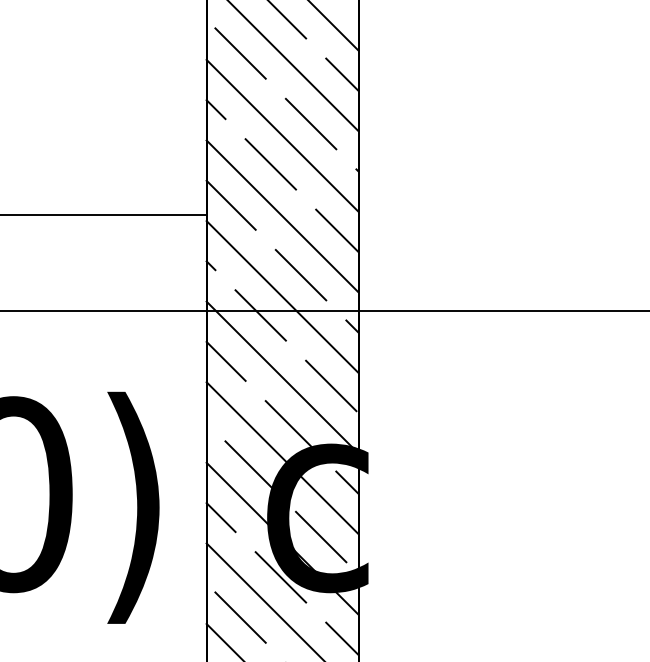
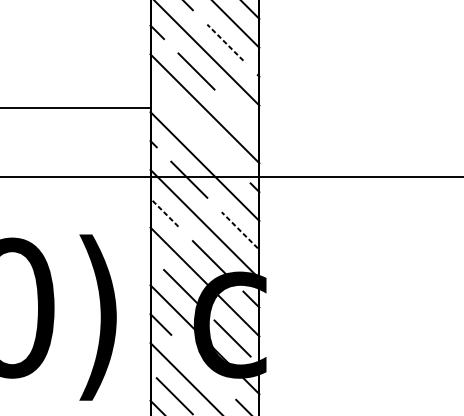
line: (311, 124) -> (225, 42), solid -> dashed
line: (230, 204) -> (167, 100), removed
line: (337, 230) -> (244, 118), removed
line: (300, 275) -> (217, 151), removed
line: (226, 361) -> (164, 212), solid -> dashed
line: (331, 385) -> (239, 229), solid -> dashed
line: (280, 577) -> (203, 367), removed

